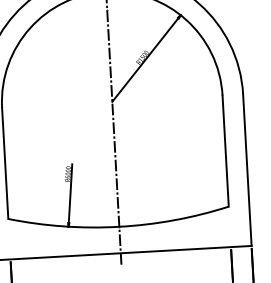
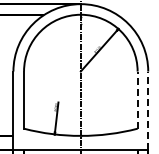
line: (225, 151) -> (137, 100), solid -> dashed
line: (247, 170) -> (148, 110), solid -> dashed

